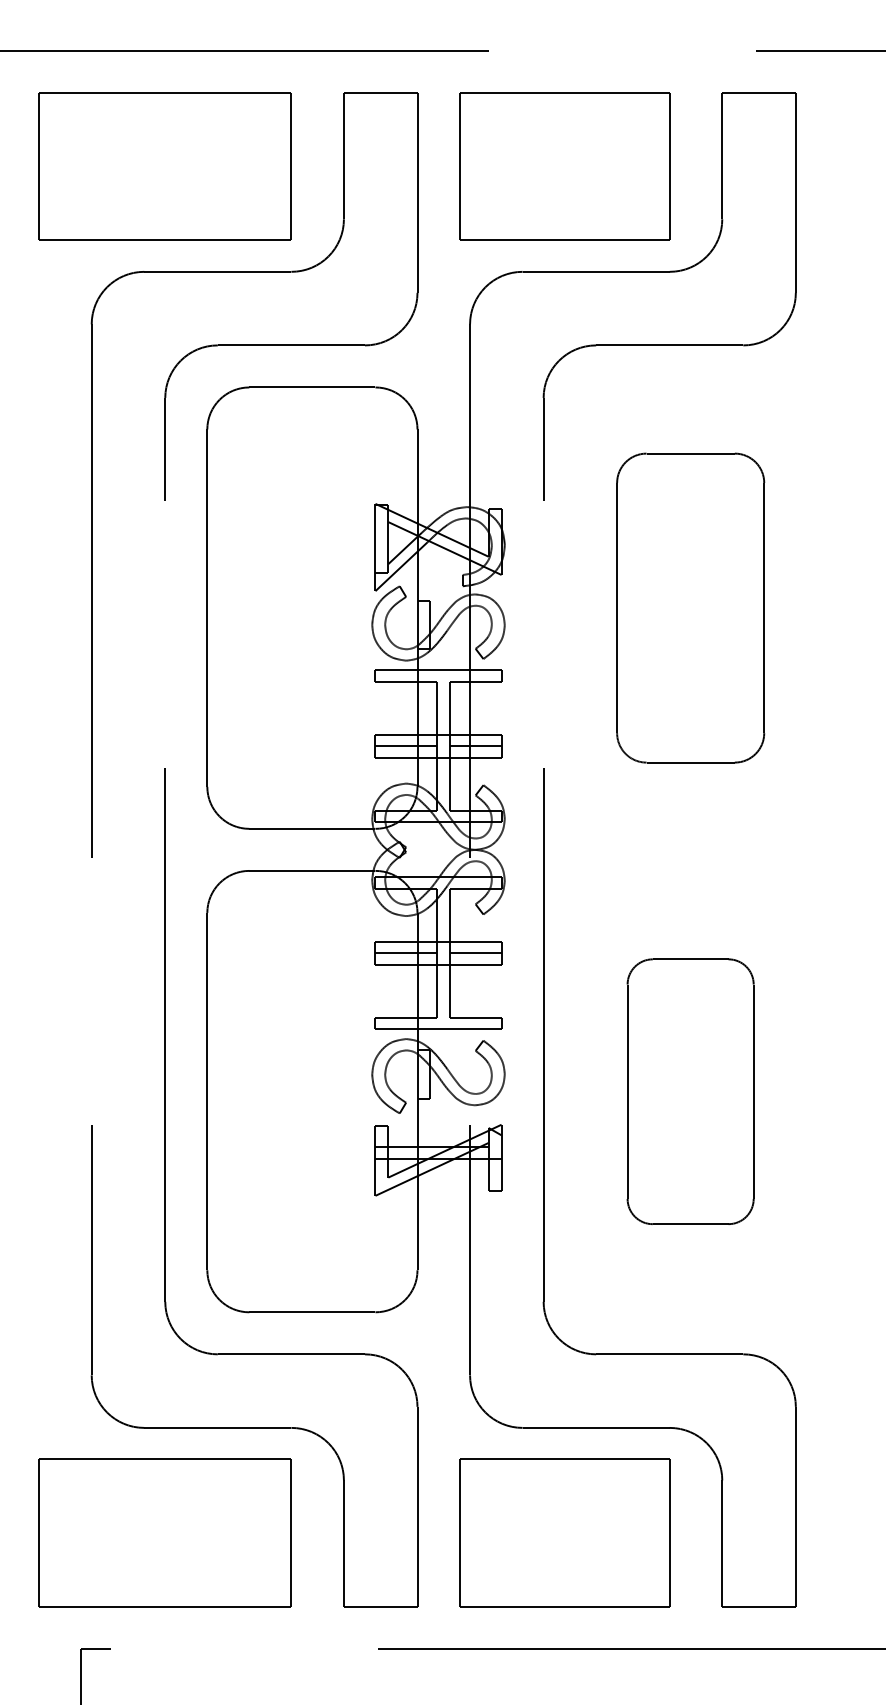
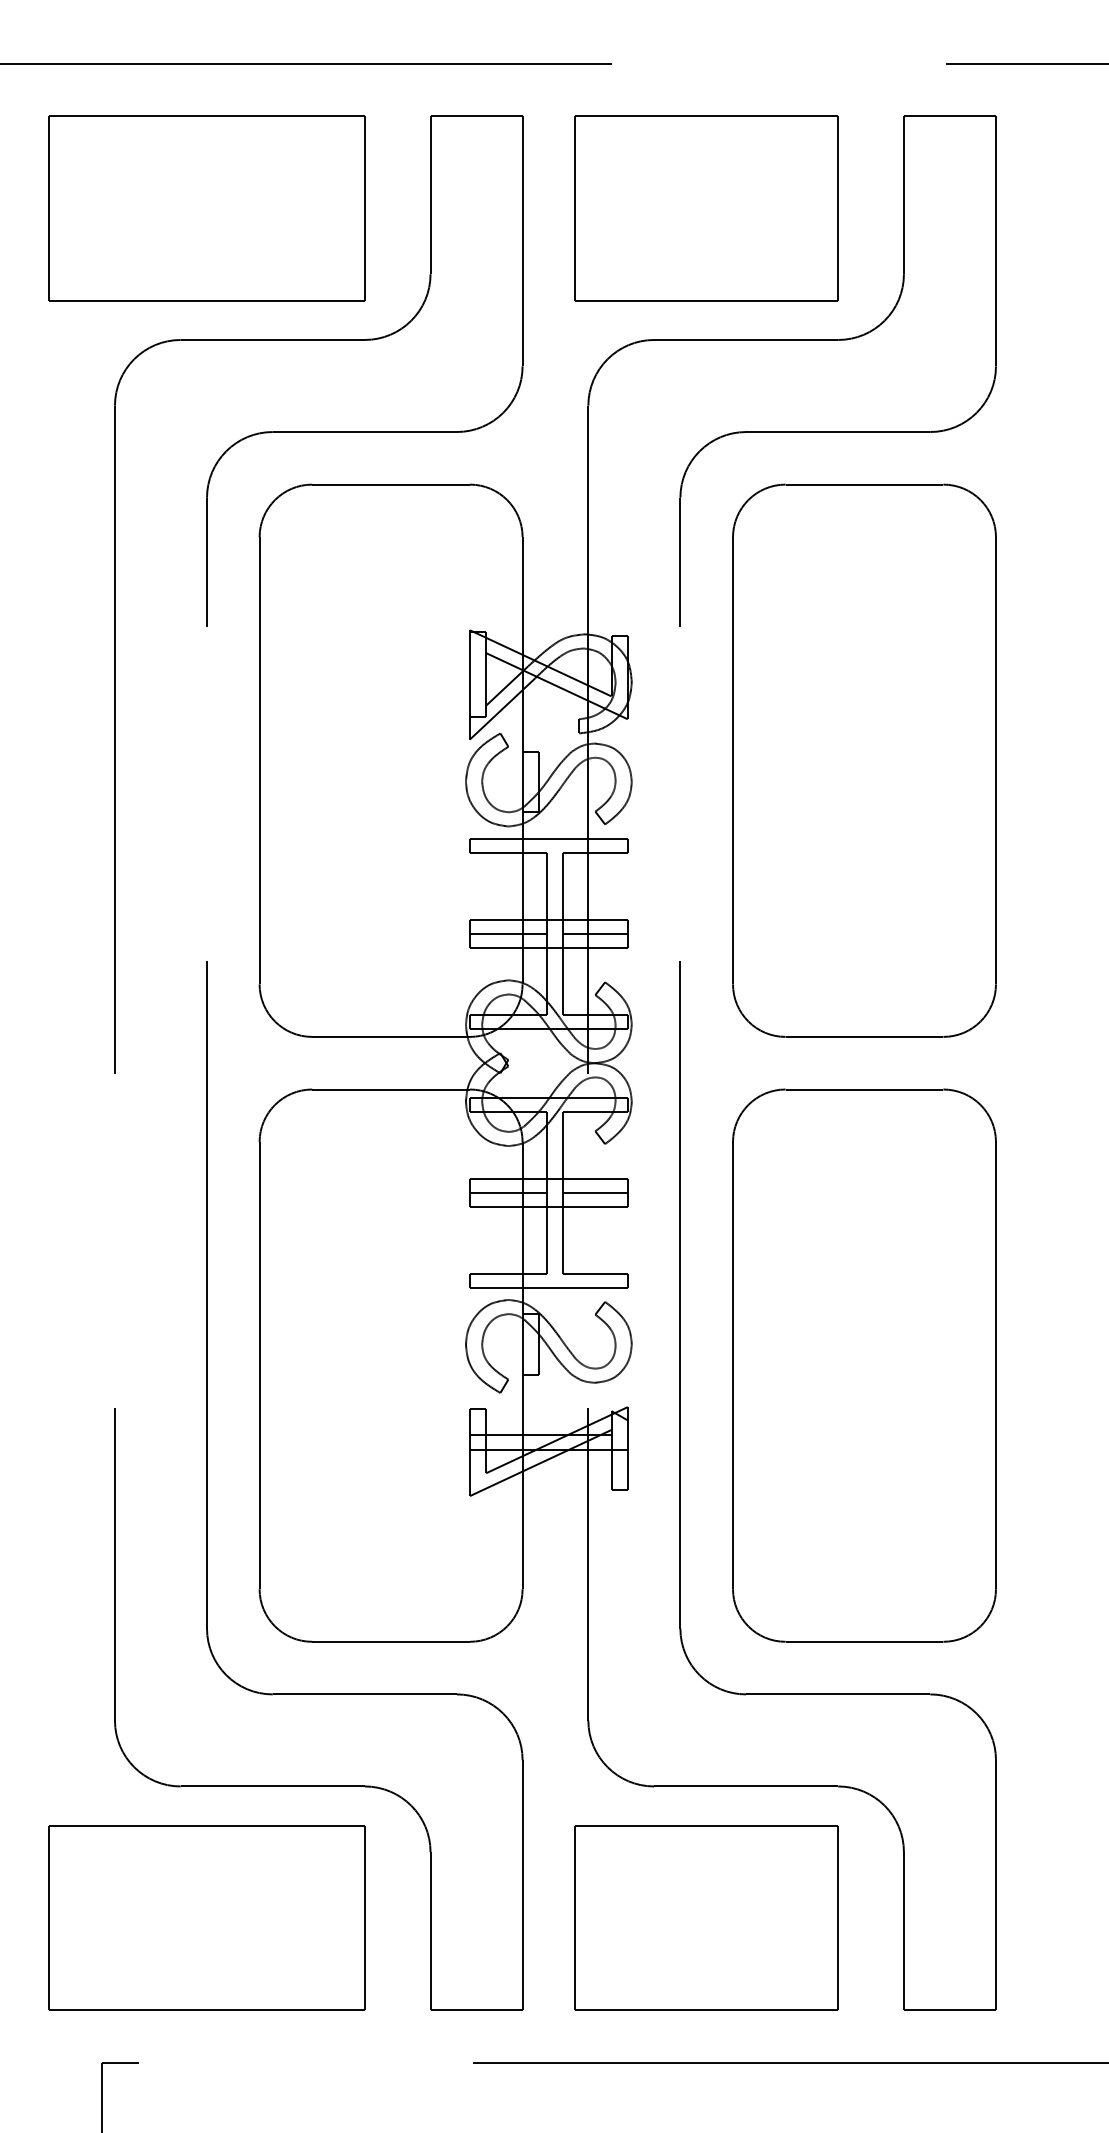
part: (690, 607) -> (864, 759), size x1.43
part: (690, 1091) -> (864, 1365), size x1.67

